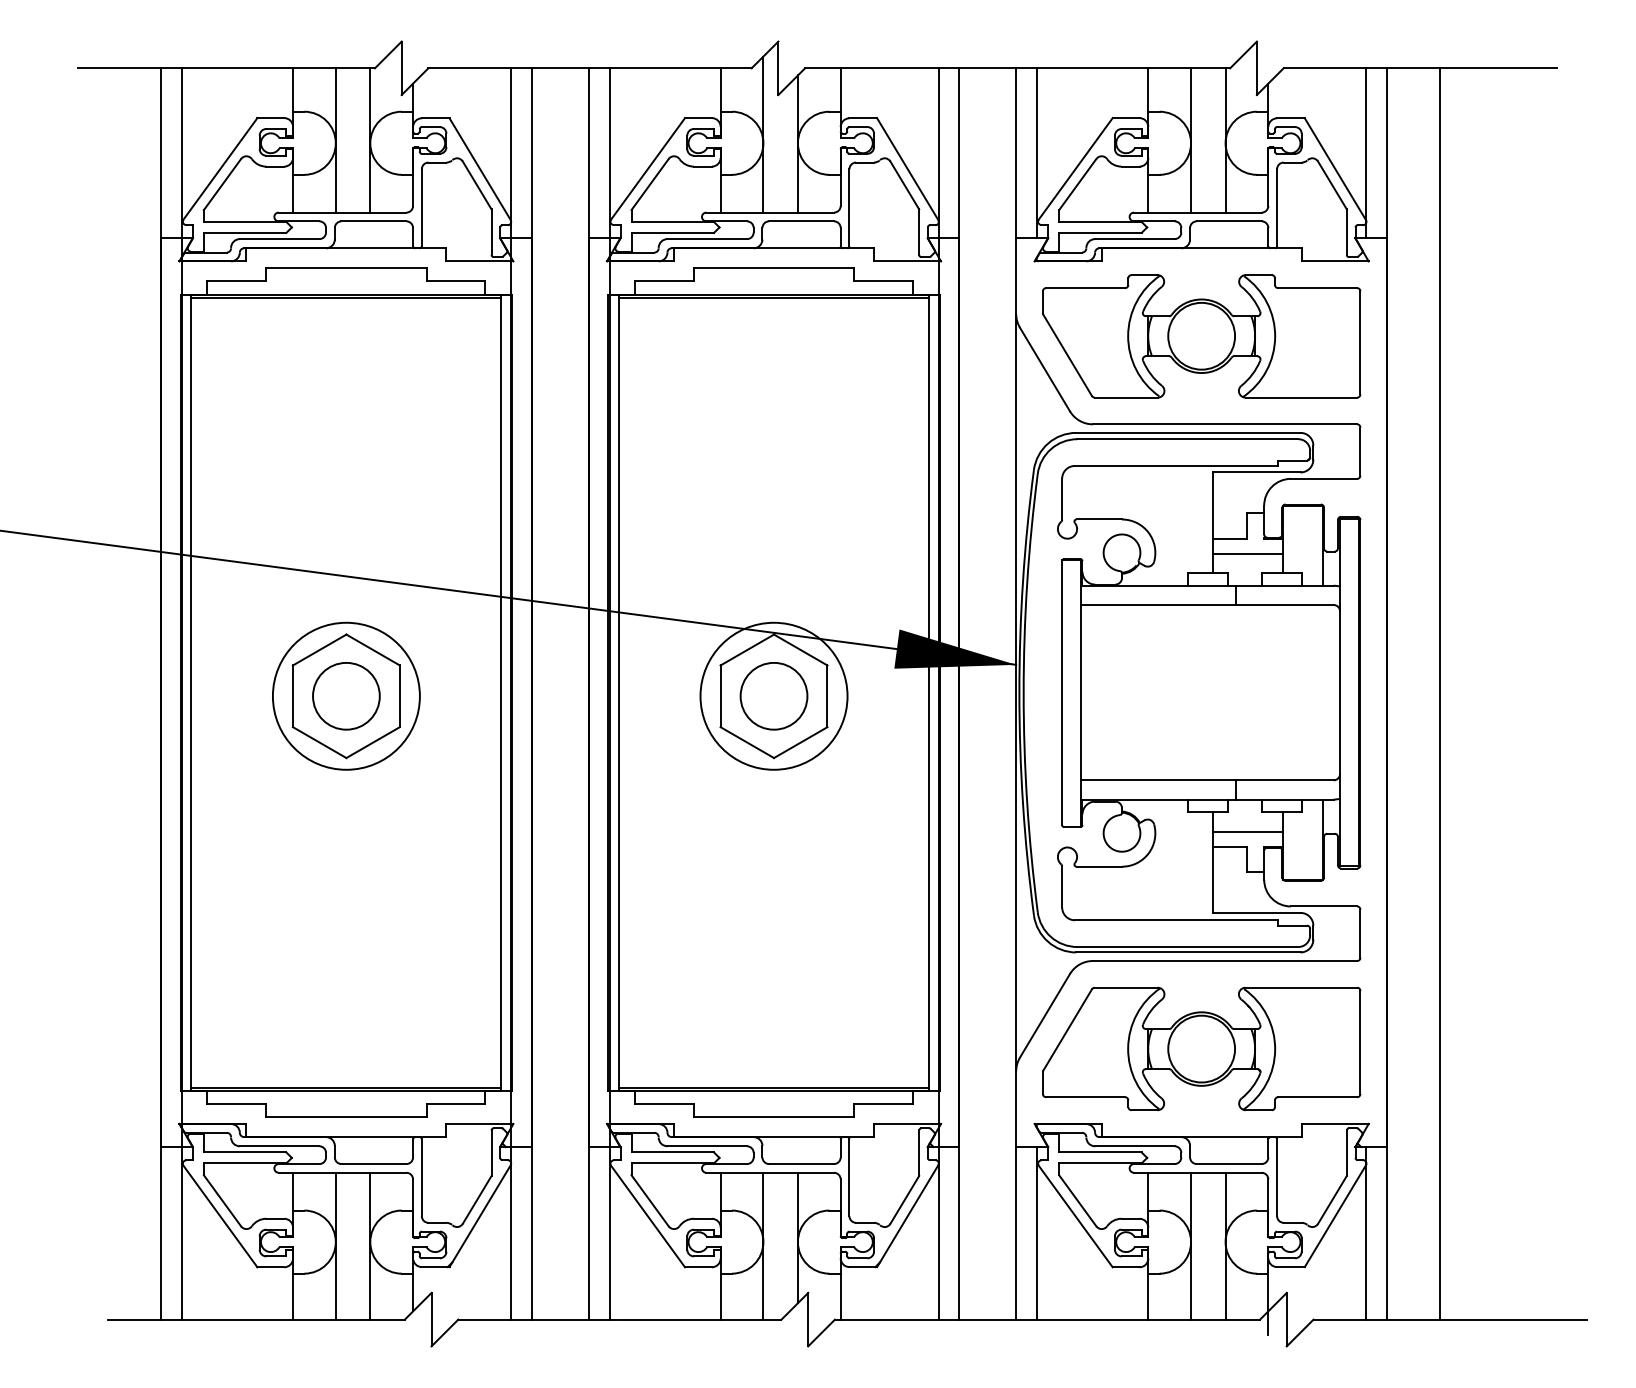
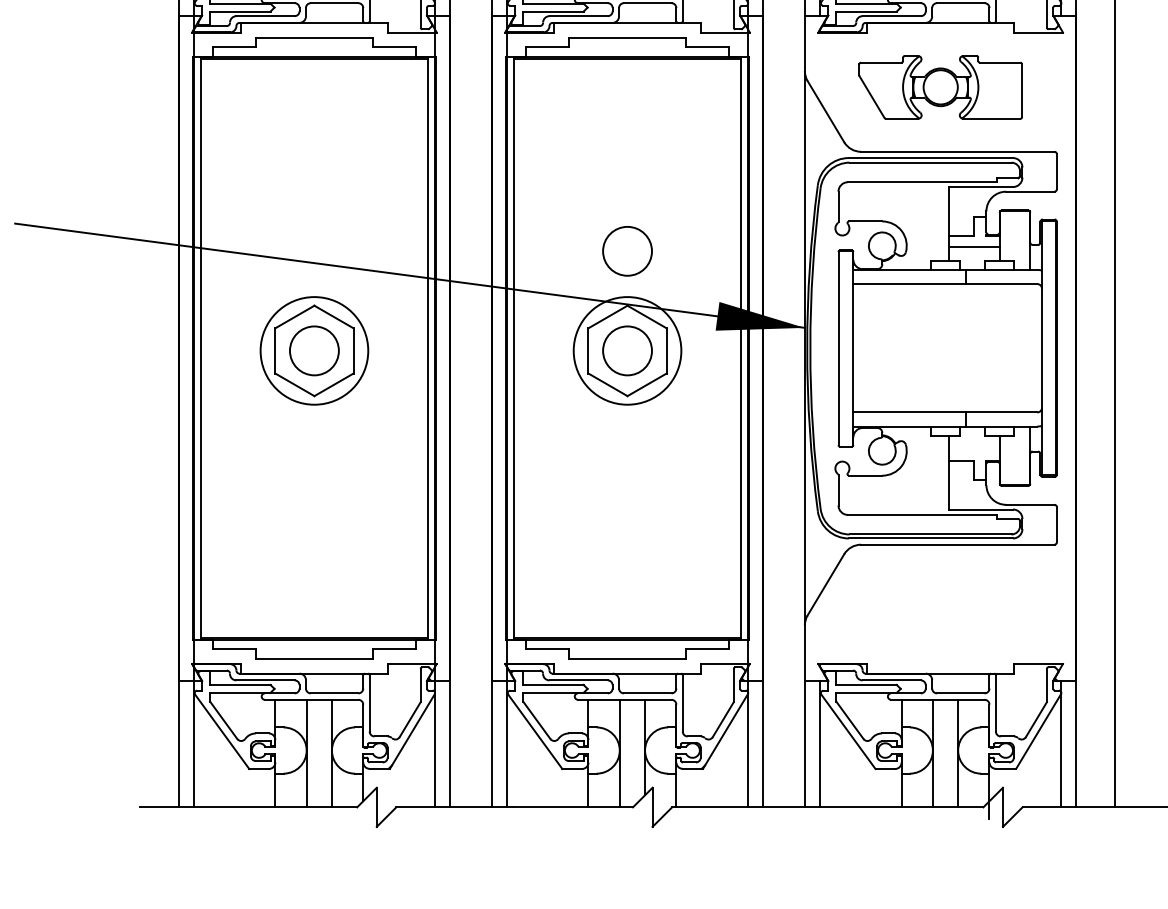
part: (1201, 336) -> (940, 87), size x0.7
circle: (773, 560) -> (627, 251), added
line: (1247, 831) -> (974, 449), removed
part: (1201, 1048) -> (940, 608), removed

